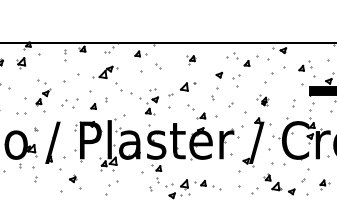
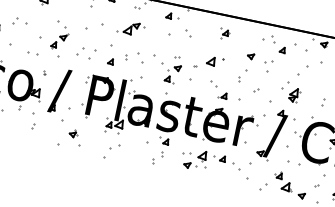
part: (118, 86) -> (139, 57), moved
part: (262, 100) -> (290, 92), size x1.67
part: (193, 189) -> (211, 163), moved

